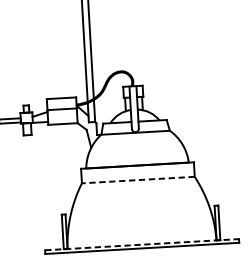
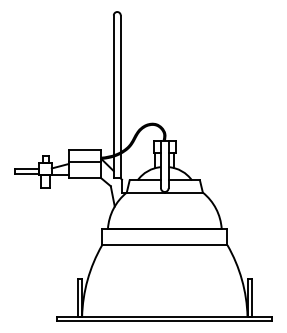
line: (138, 180) -> (164, 245), dashed -> solid
line: (141, 244) -> (164, 316), dashed -> solid

